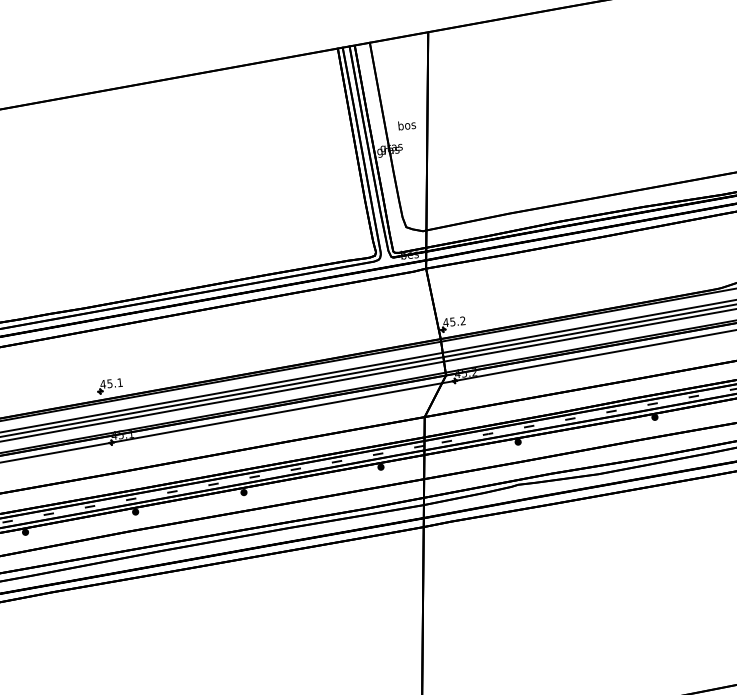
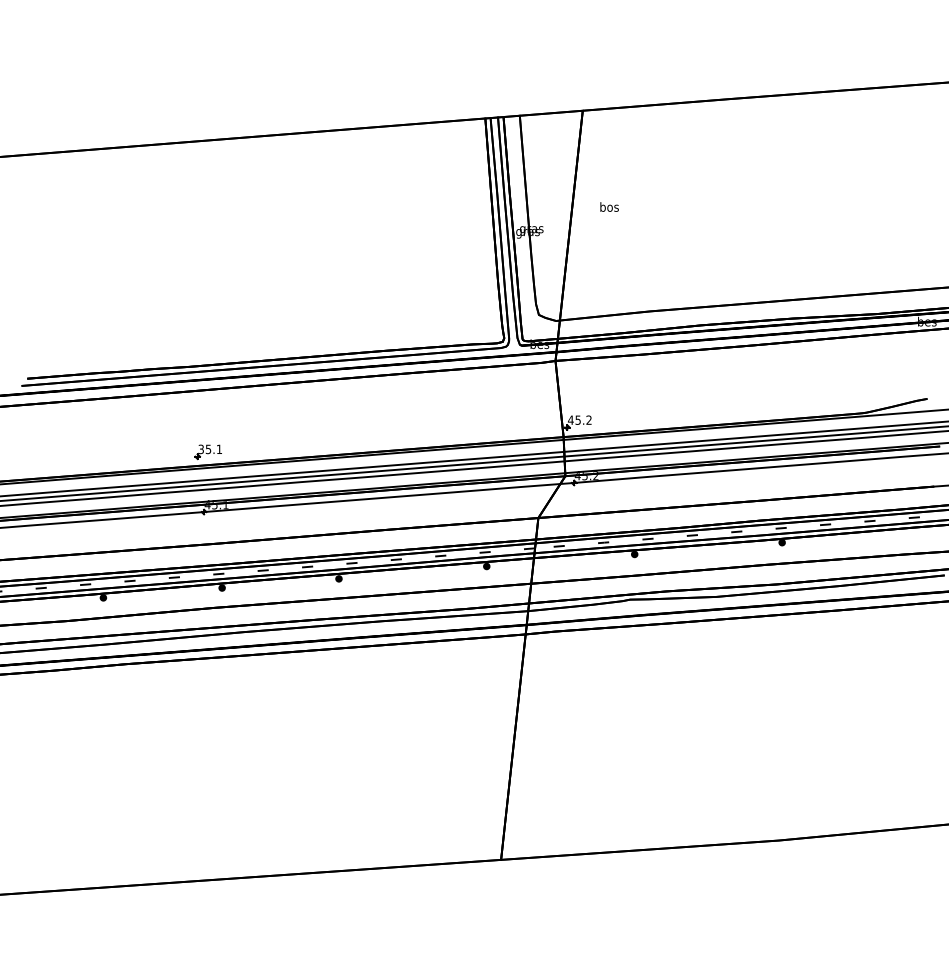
text: (406, 124) -> (609, 206), moved
text: (103, 384) -> (201, 449), 45.1 -> 35.1

